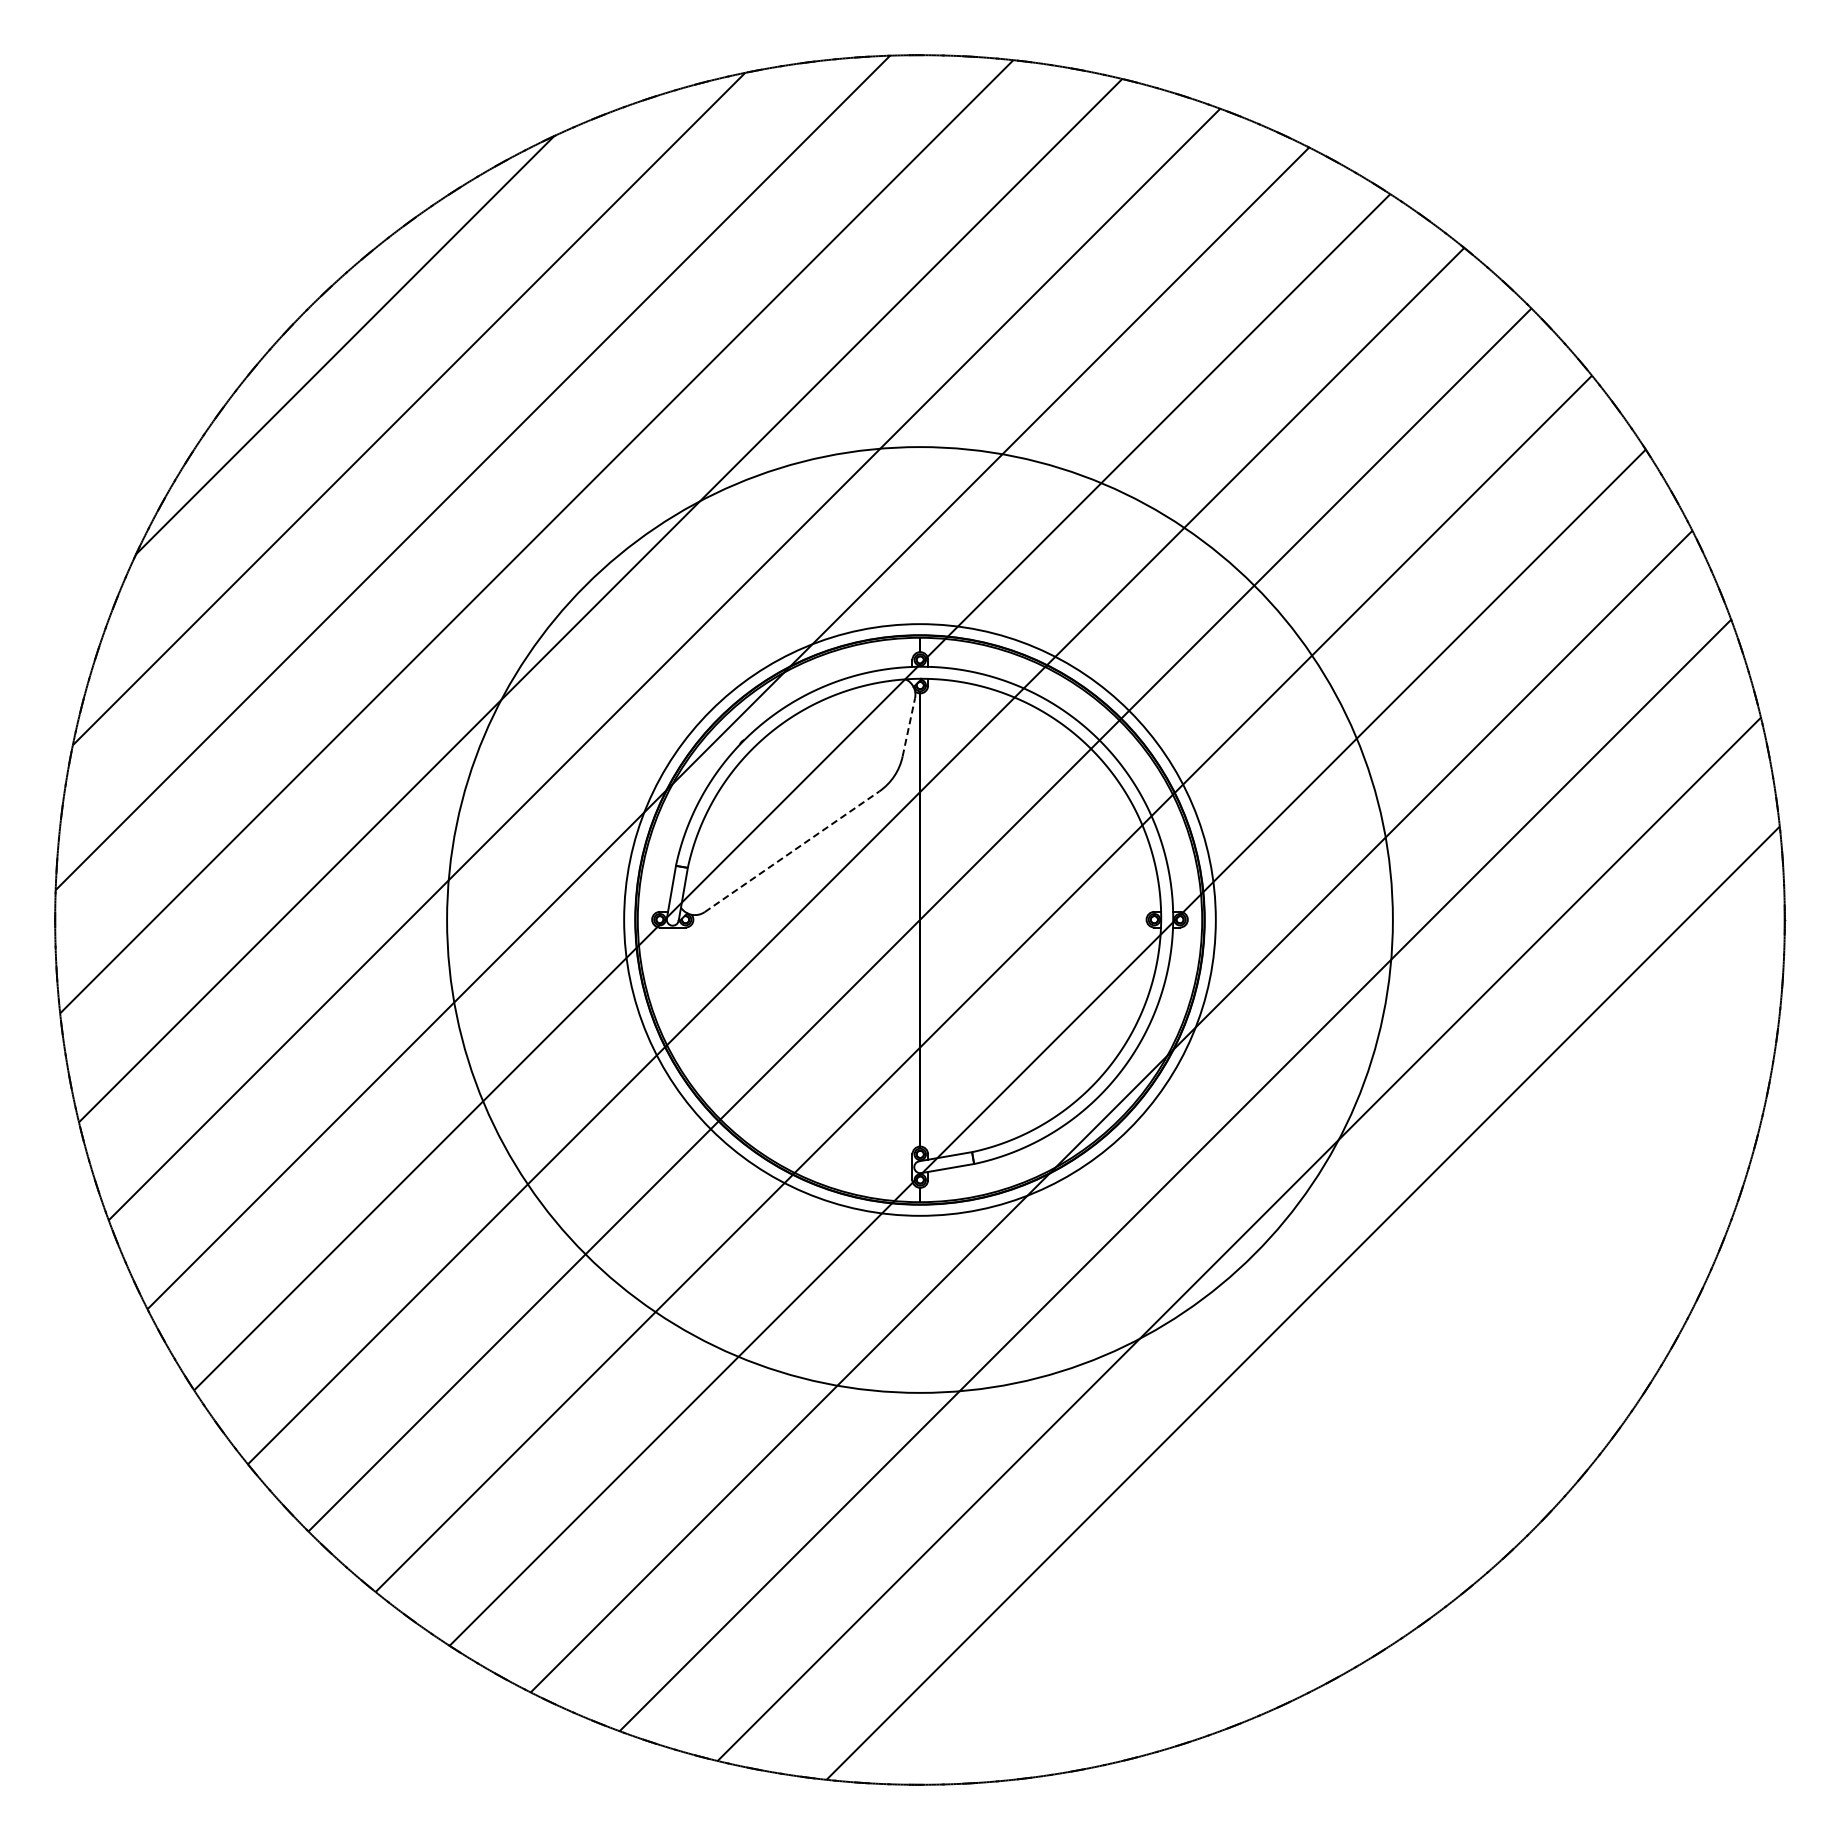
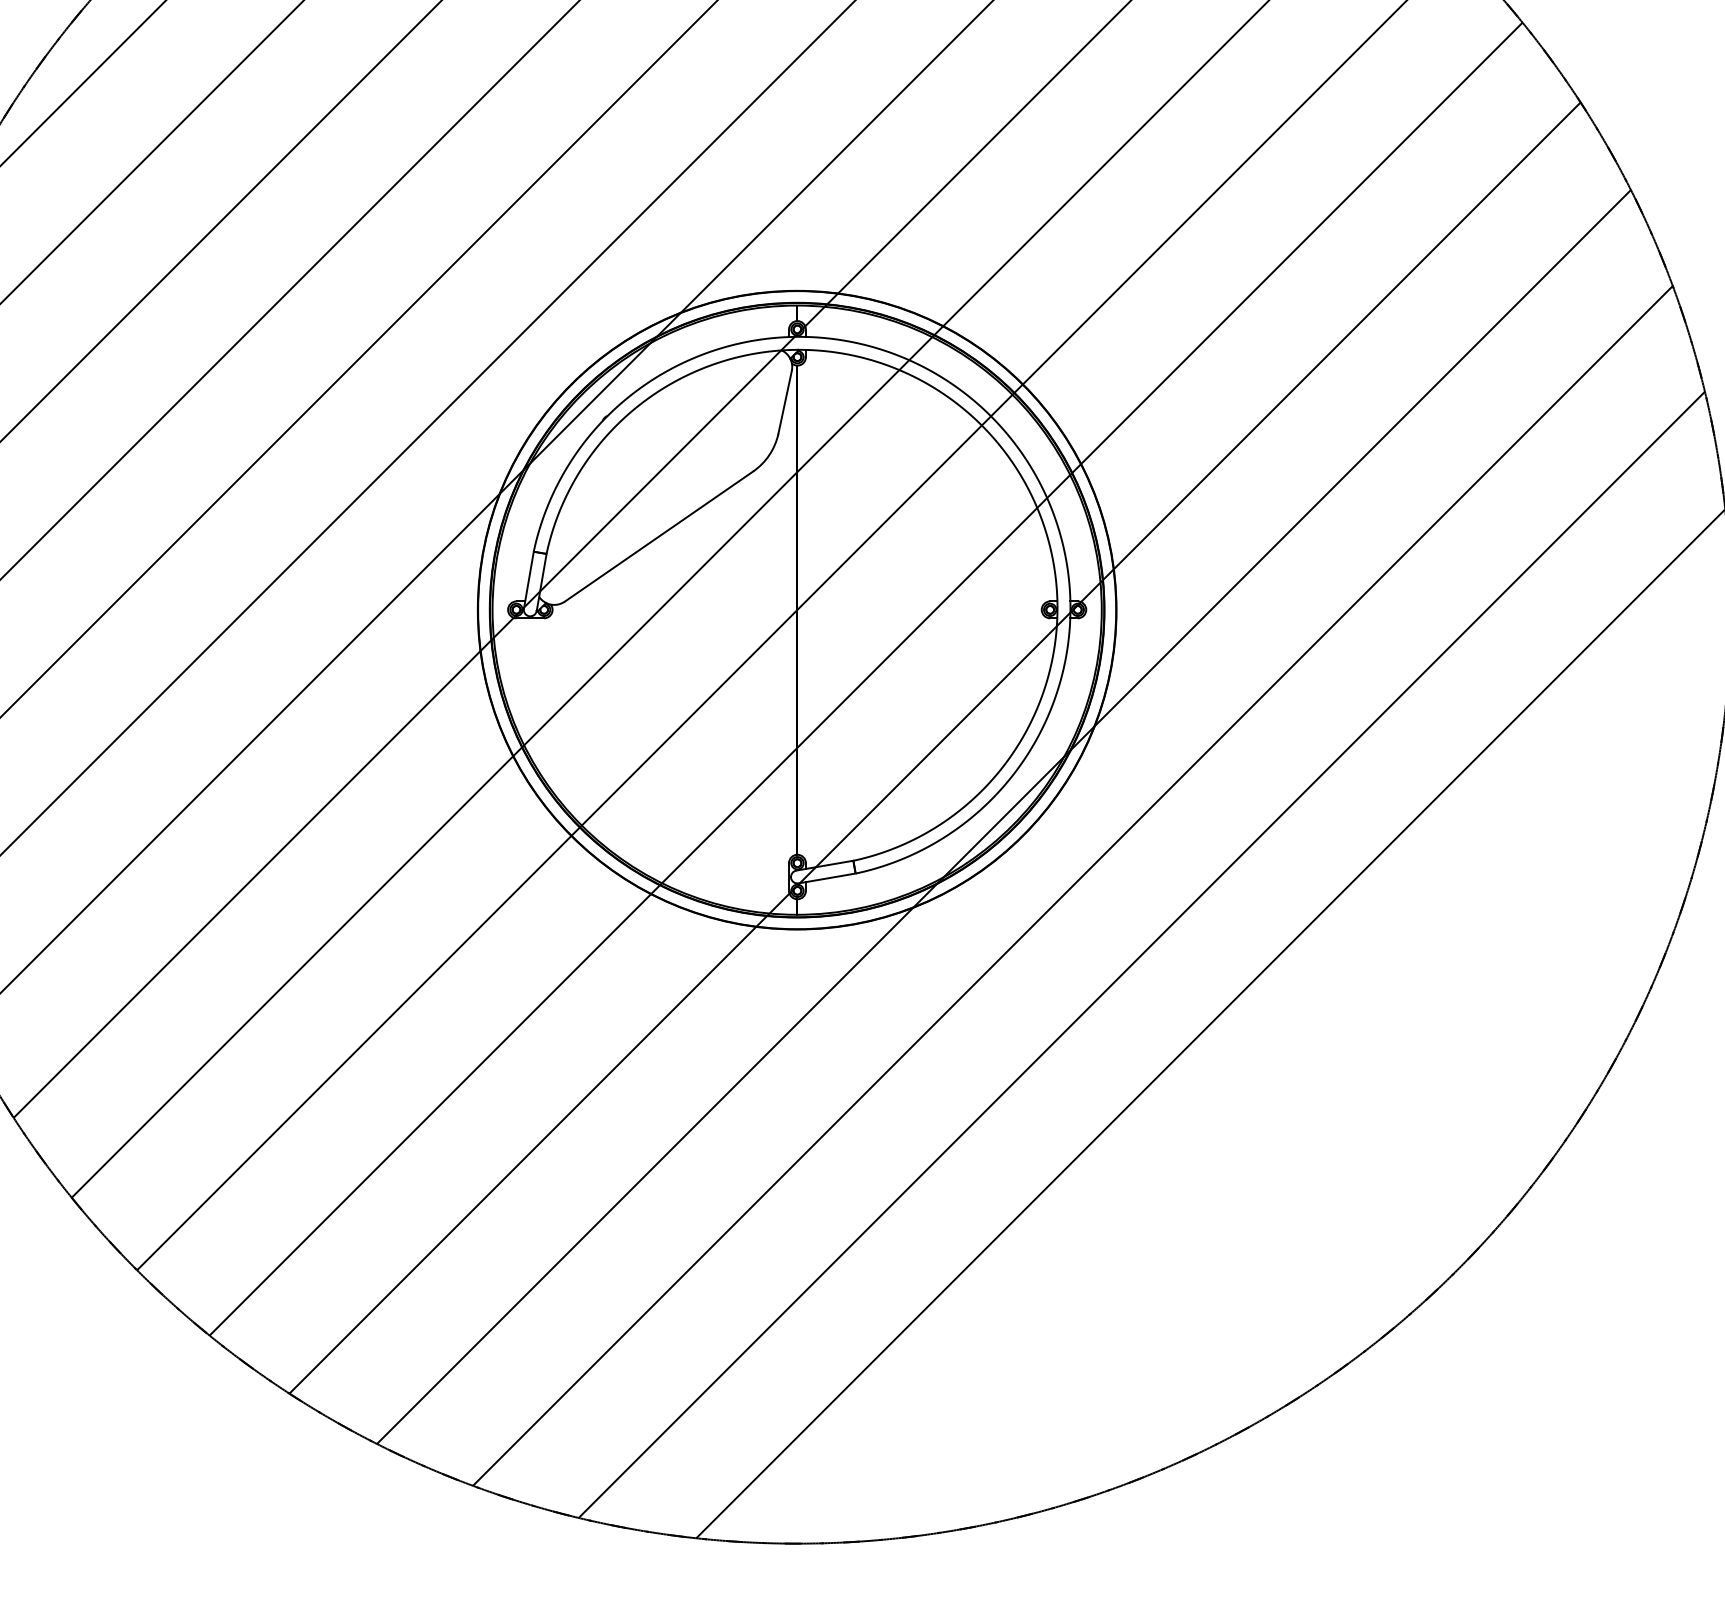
line: (908, 727) -> (784, 402), dashed -> solid
line: (792, 851) -> (659, 536), dashed -> solid
circle: (919, 919) -> (796, 609), size x0.62

